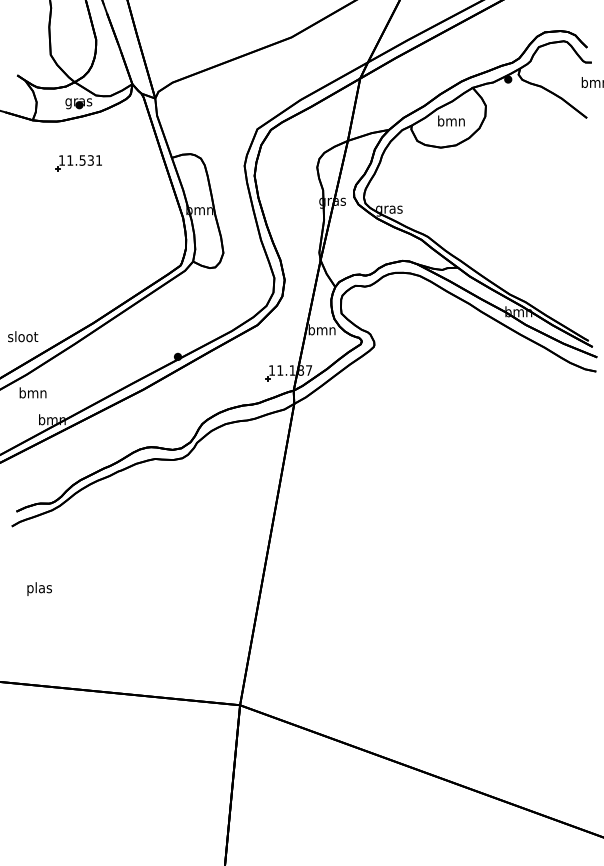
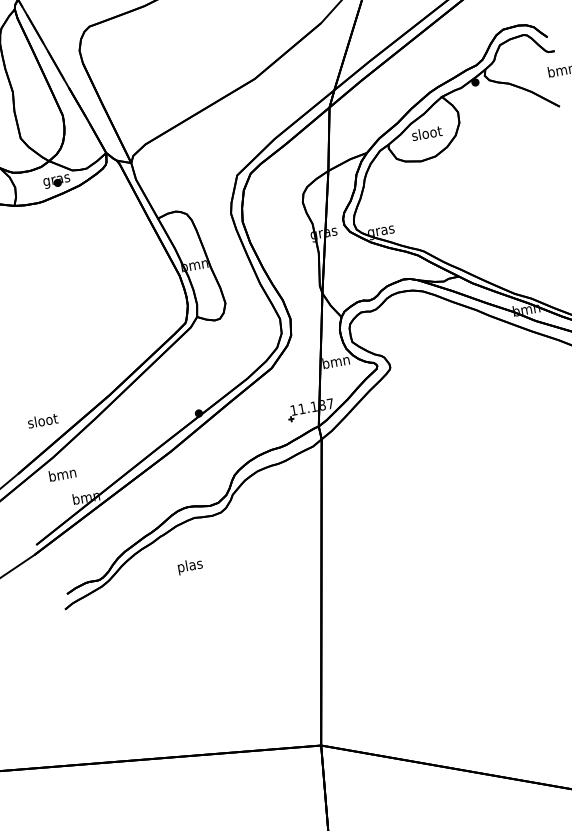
text: (451, 120) -> (426, 132), bmn -> sloot
part: (78, 163) -> (67, 240), removed
text: (39, 588) -> (190, 565), moved

